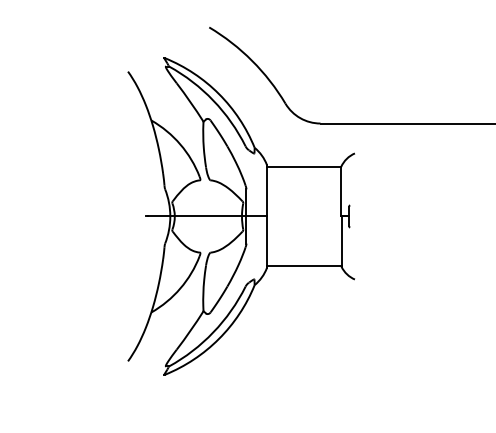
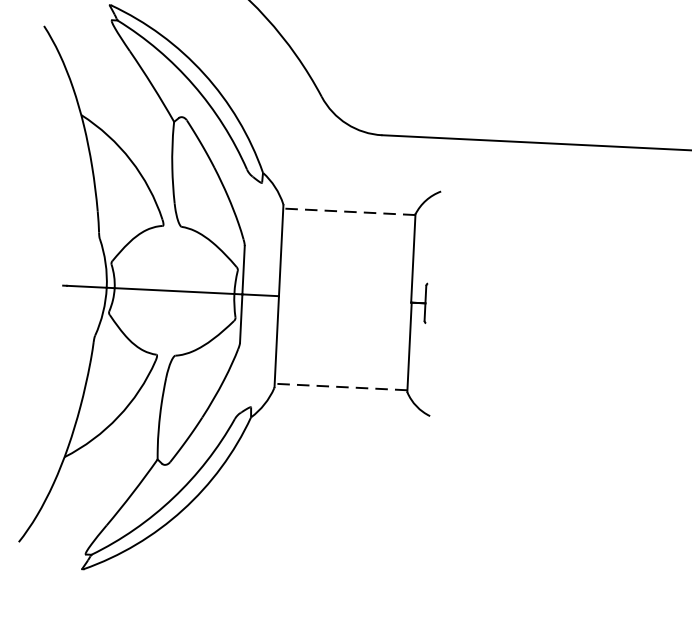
line: (303, 167) -> (348, 212), solid -> dashed
line: (303, 265) -> (339, 386), solid -> dashed

